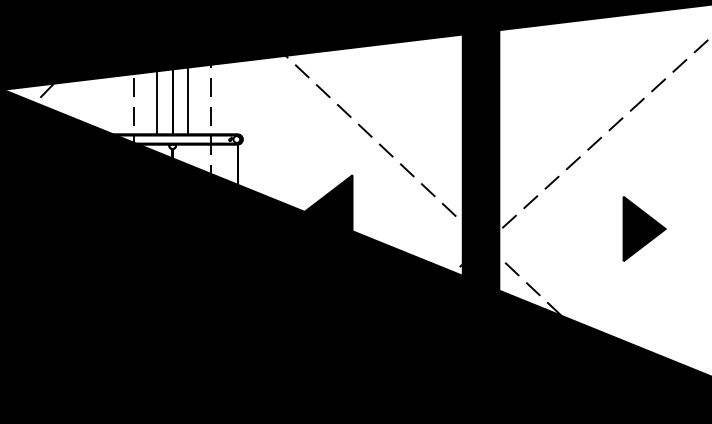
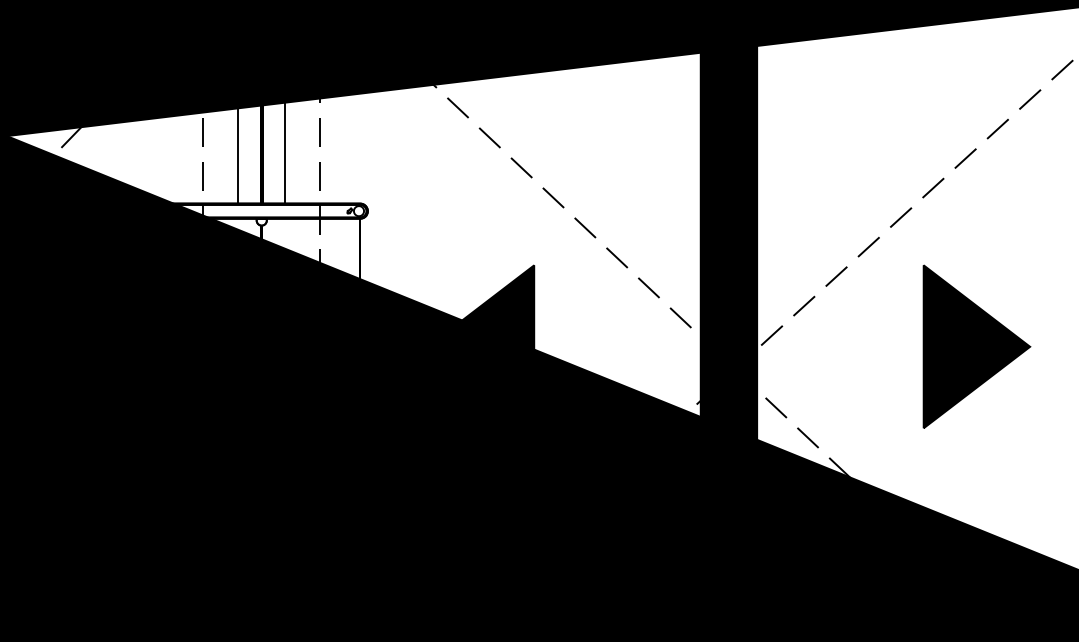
part: (644, 228) -> (976, 345), size x1.67

